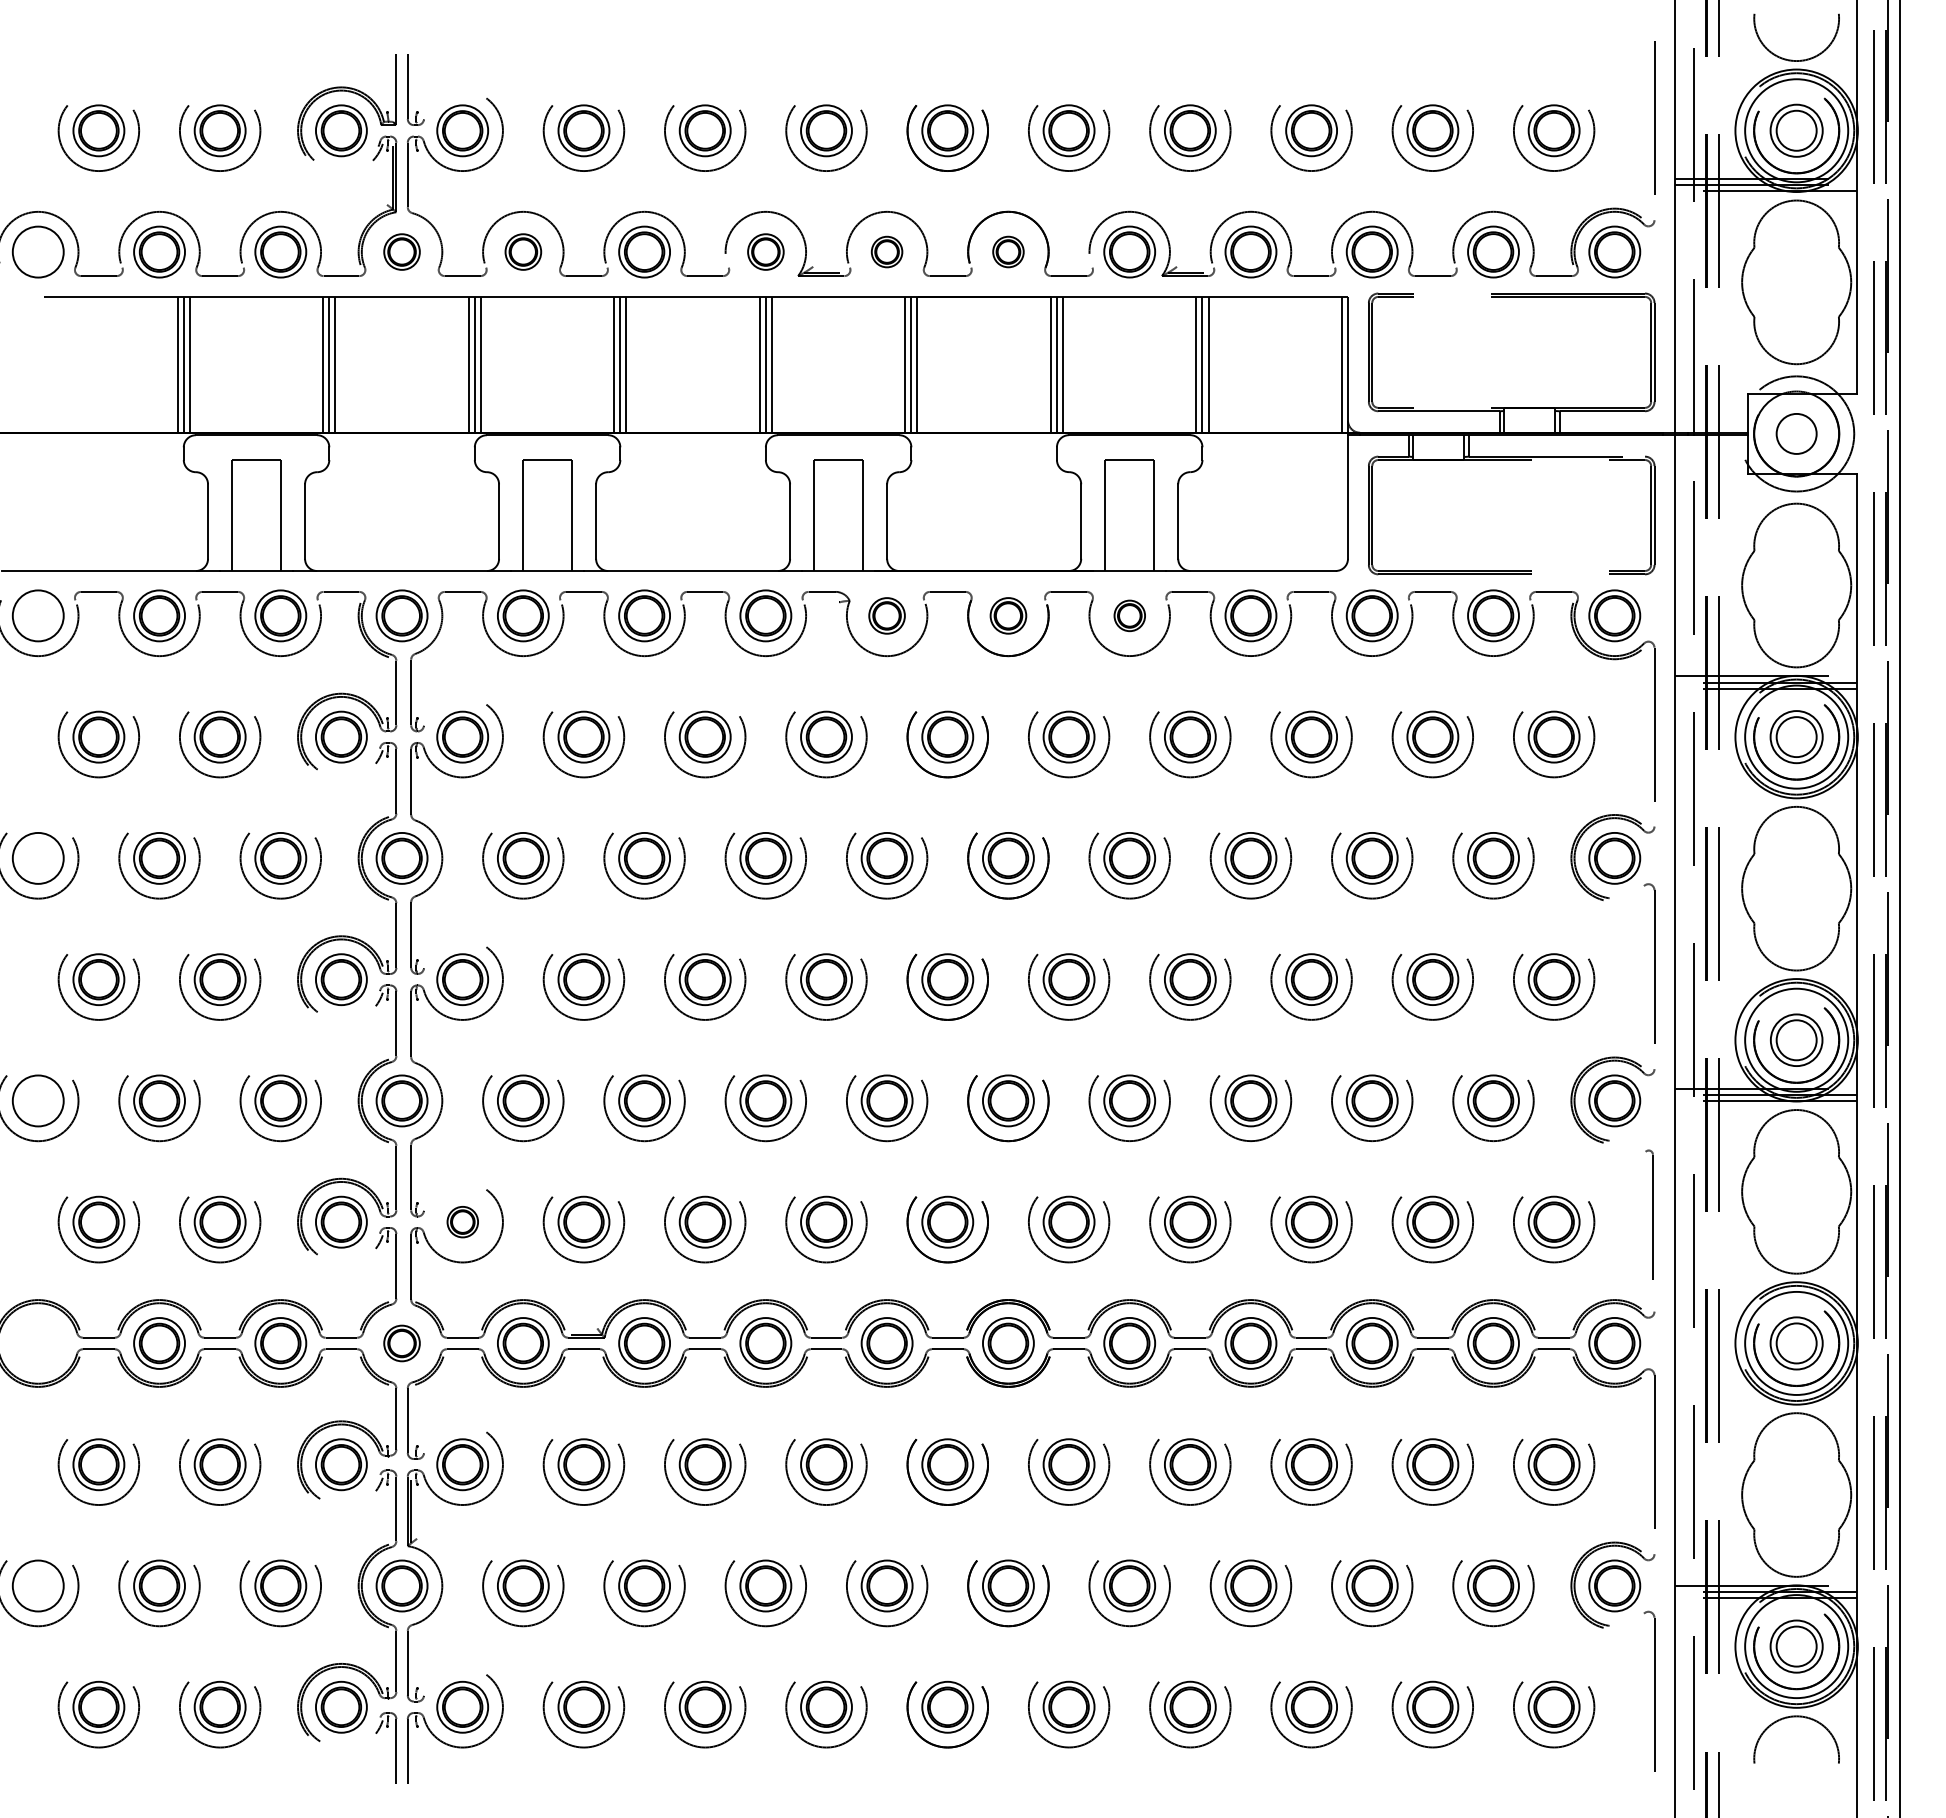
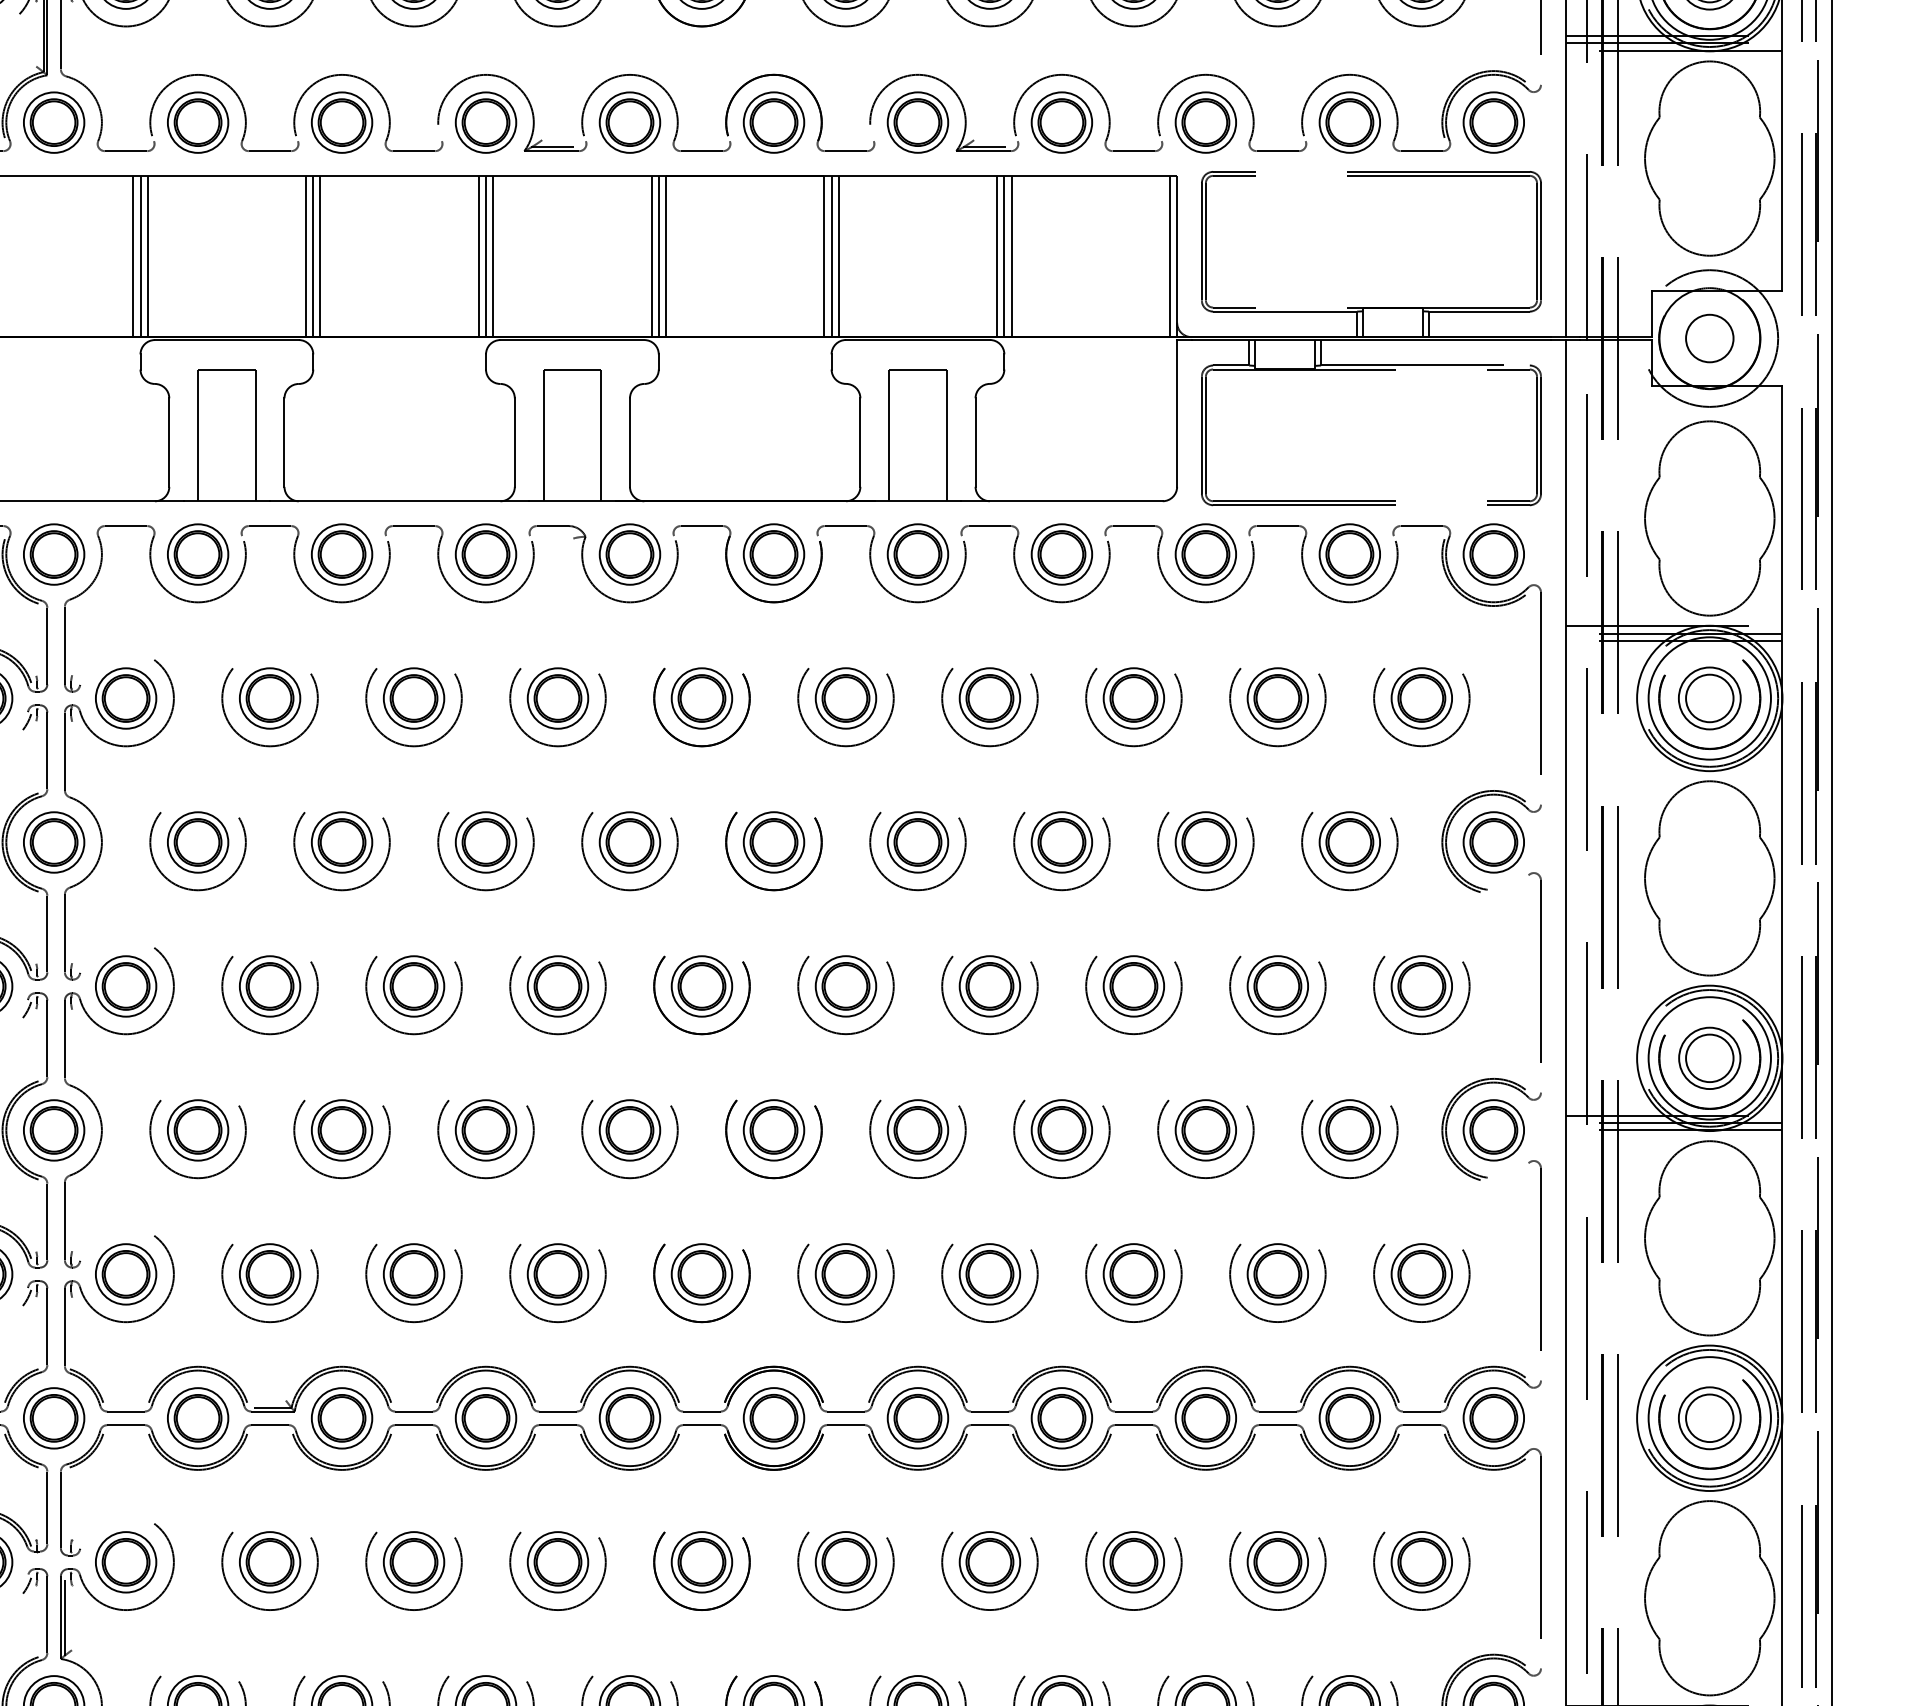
part: (401, 251) -> (53, 121), size x1.43
part: (523, 251) -> (198, 121), size x1.43
part: (765, 251) -> (485, 121), size x1.43
part: (886, 251) -> (629, 121), size x1.67
part: (1008, 251) -> (774, 121), size x1.67
part: (886, 615) -> (629, 554), size x1.43
part: (1008, 615) -> (774, 554), size x1.43
part: (1129, 615) -> (917, 554), size x1.67
part: (1649, 1205) -> (1535, 1254), size x1.43
part: (462, 1221) -> (125, 1273), size x1.67
part: (401, 1343) -> (53, 1418), size x1.43

